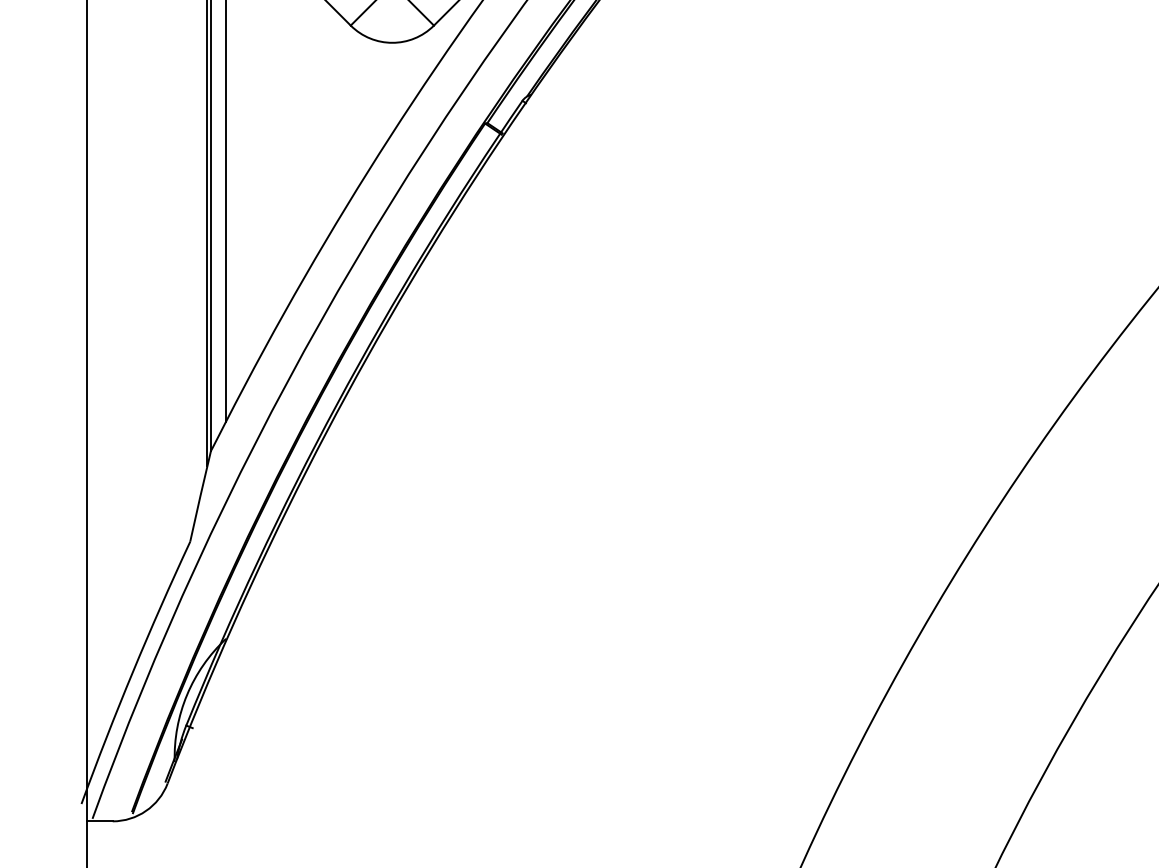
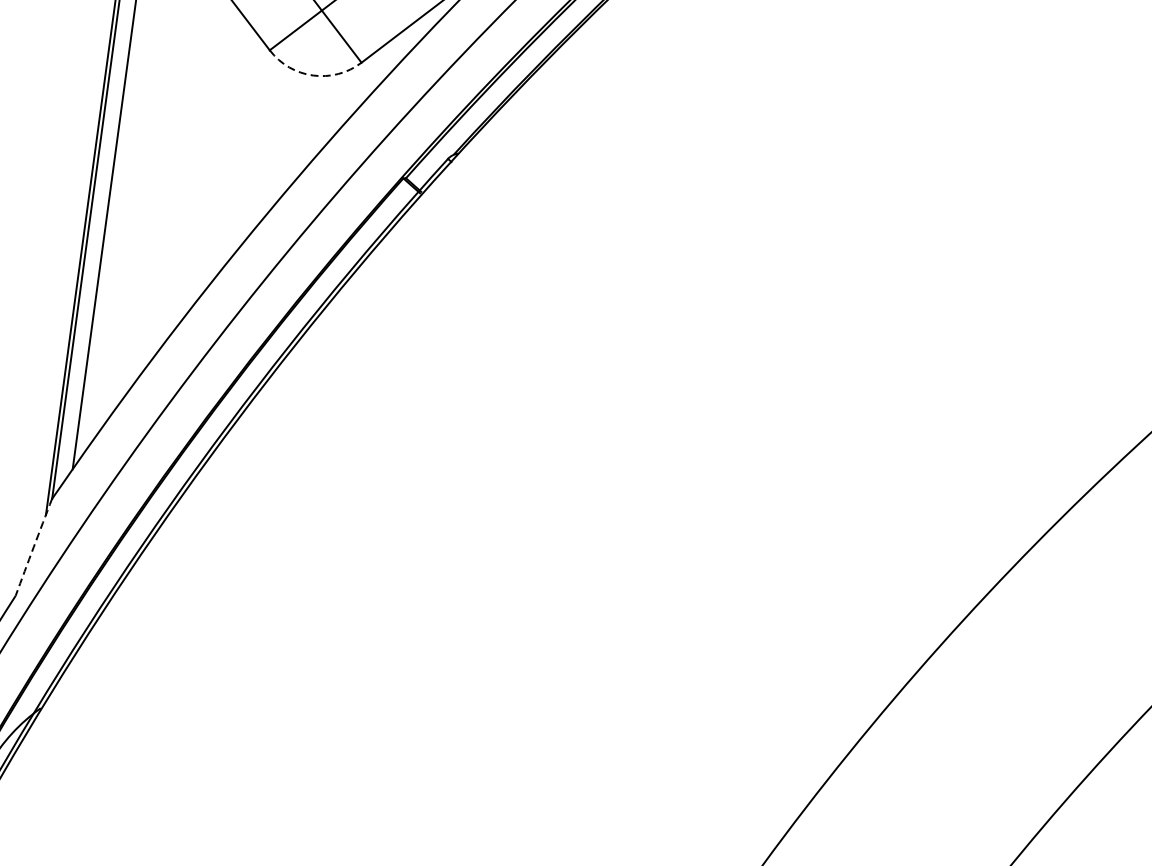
arc: (392, 42) -> (313, 75), solid -> dashed
arc: (200, 496) -> (33, 547), solid -> dashed

